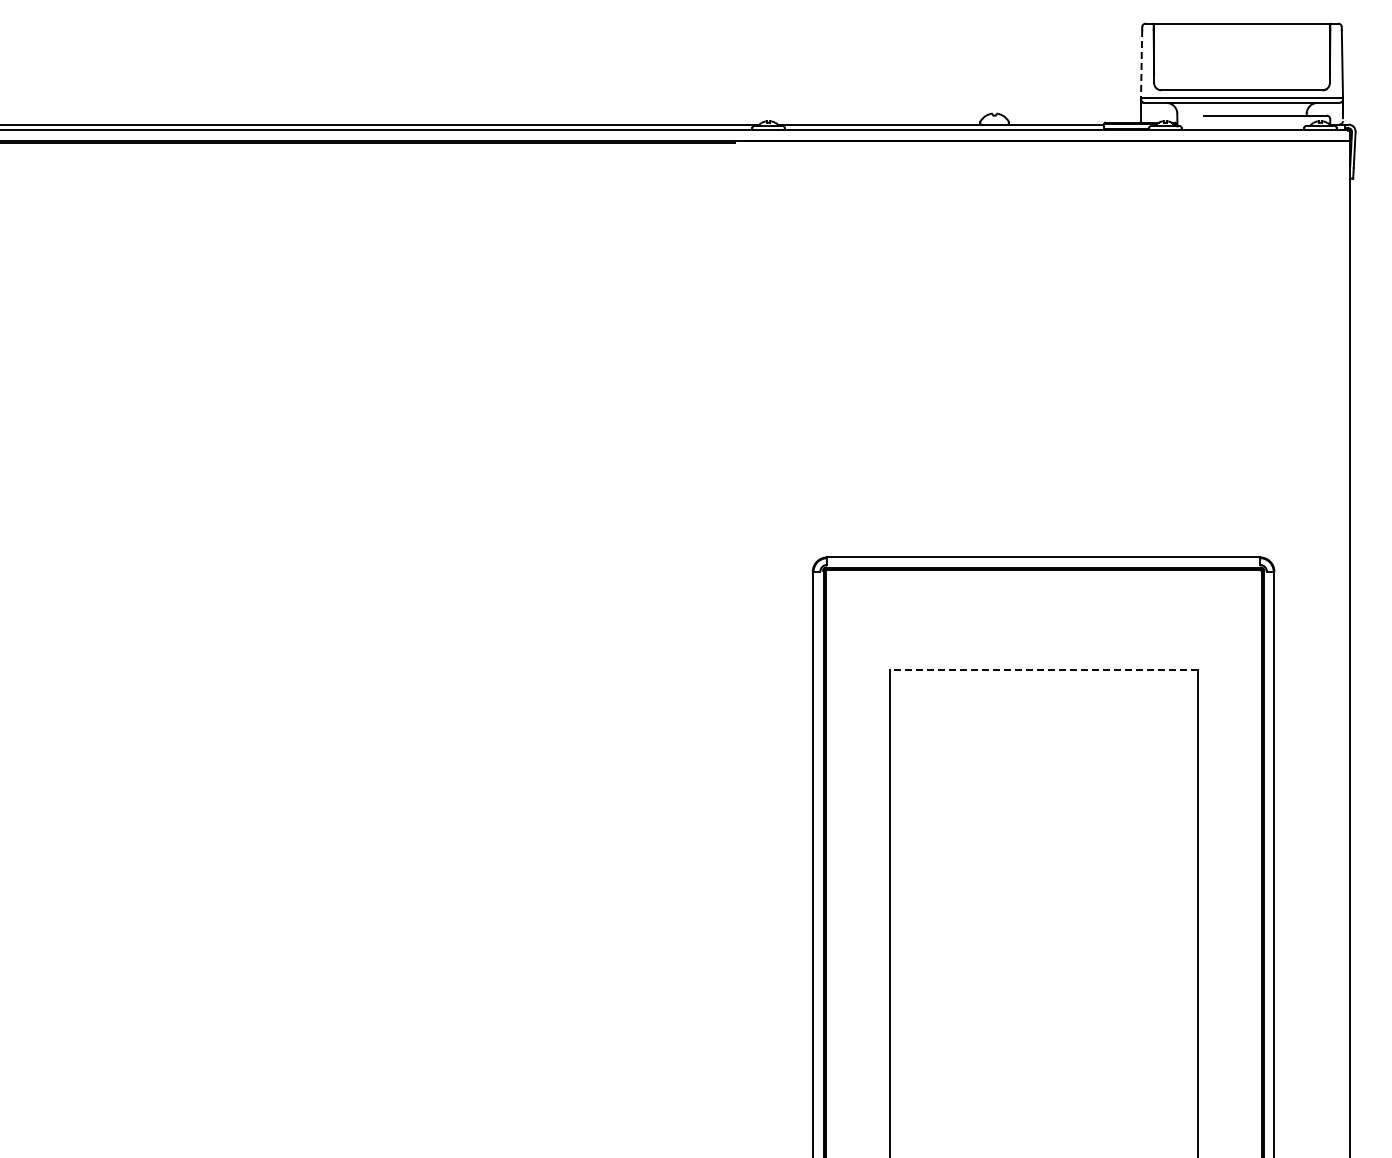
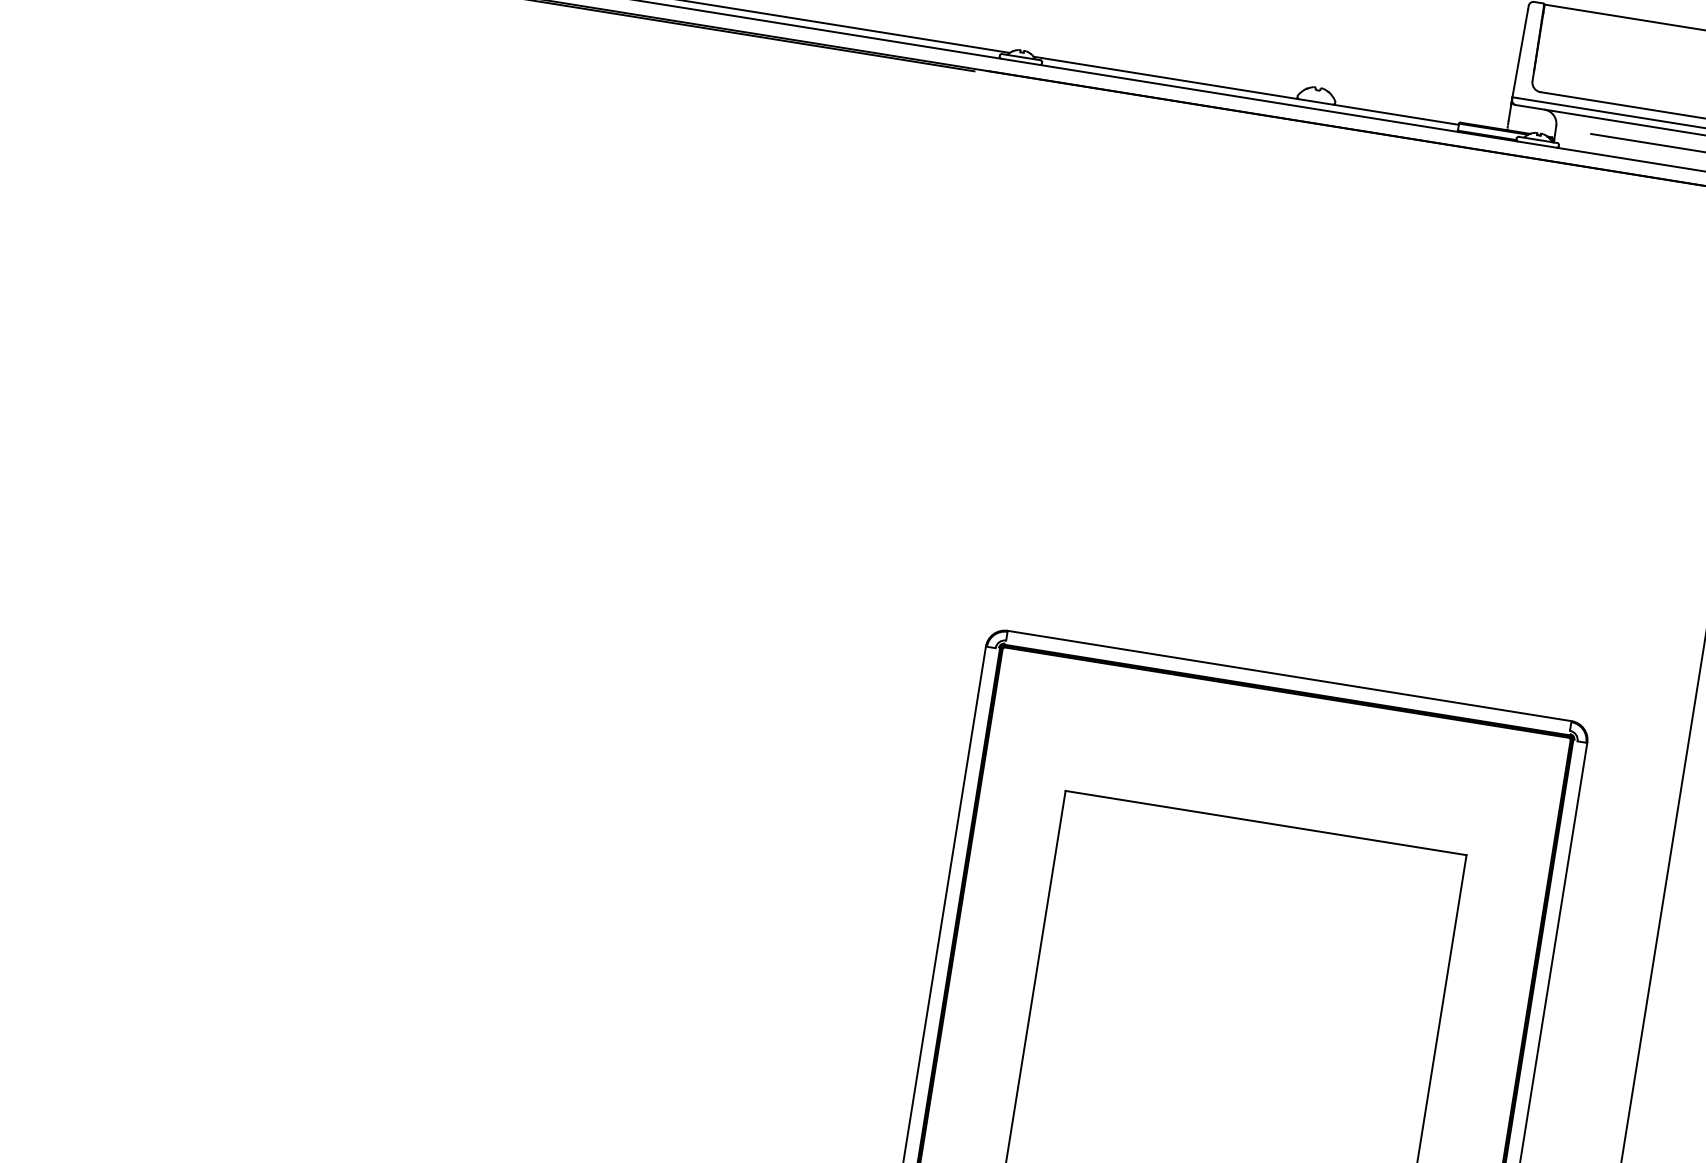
line: (1141, 63) -> (1520, 53), dashed -> solid
line: (1043, 670) -> (1265, 823), dashed -> solid

